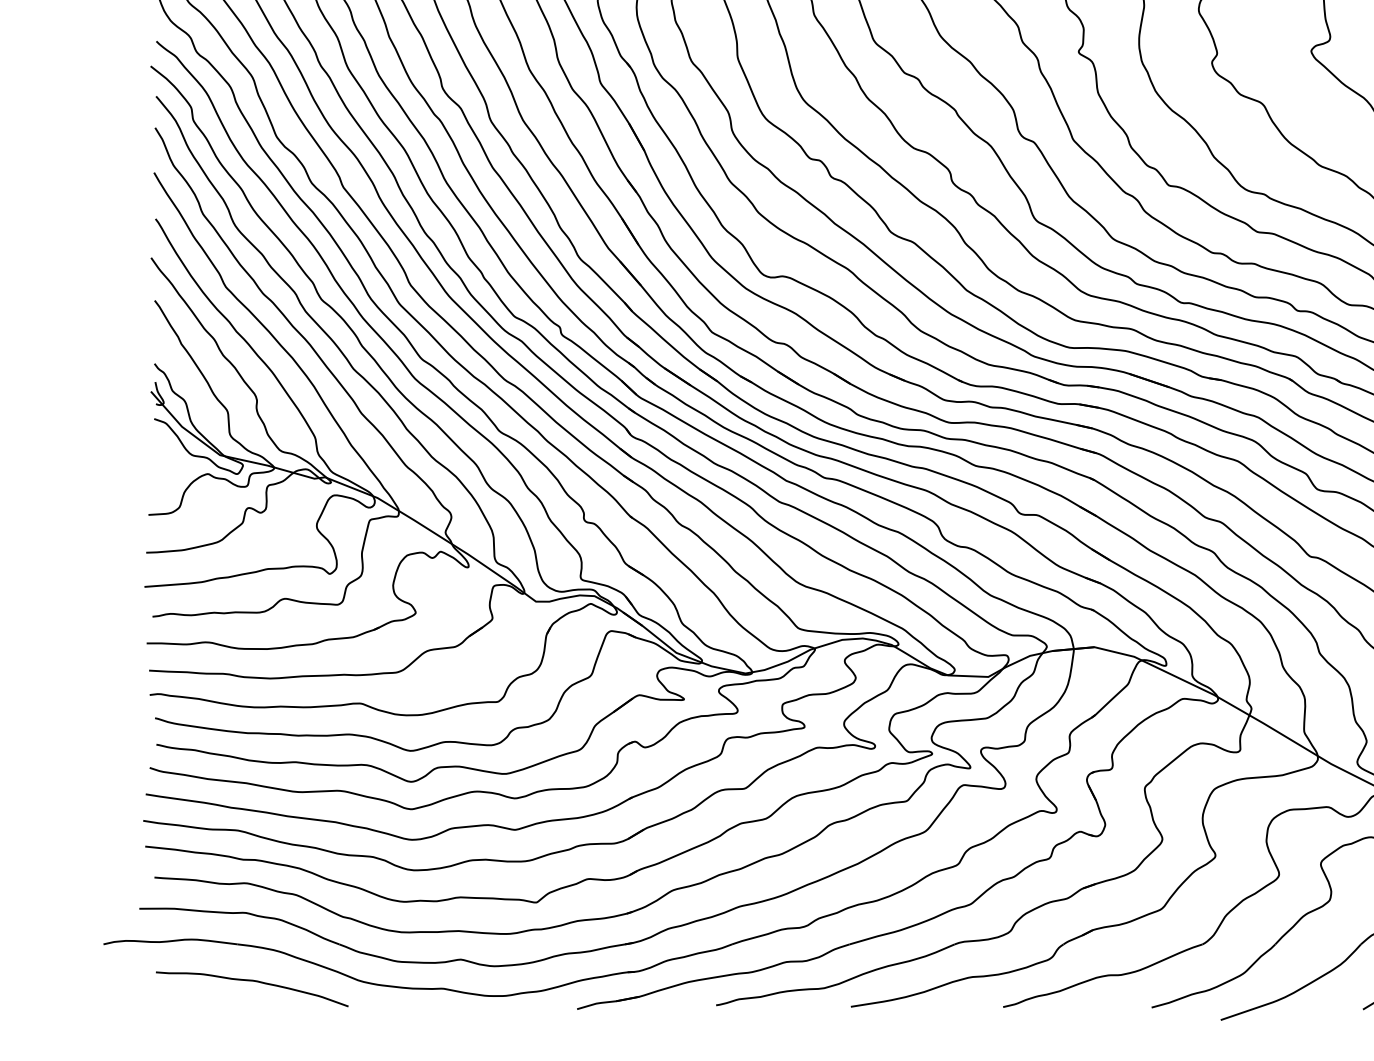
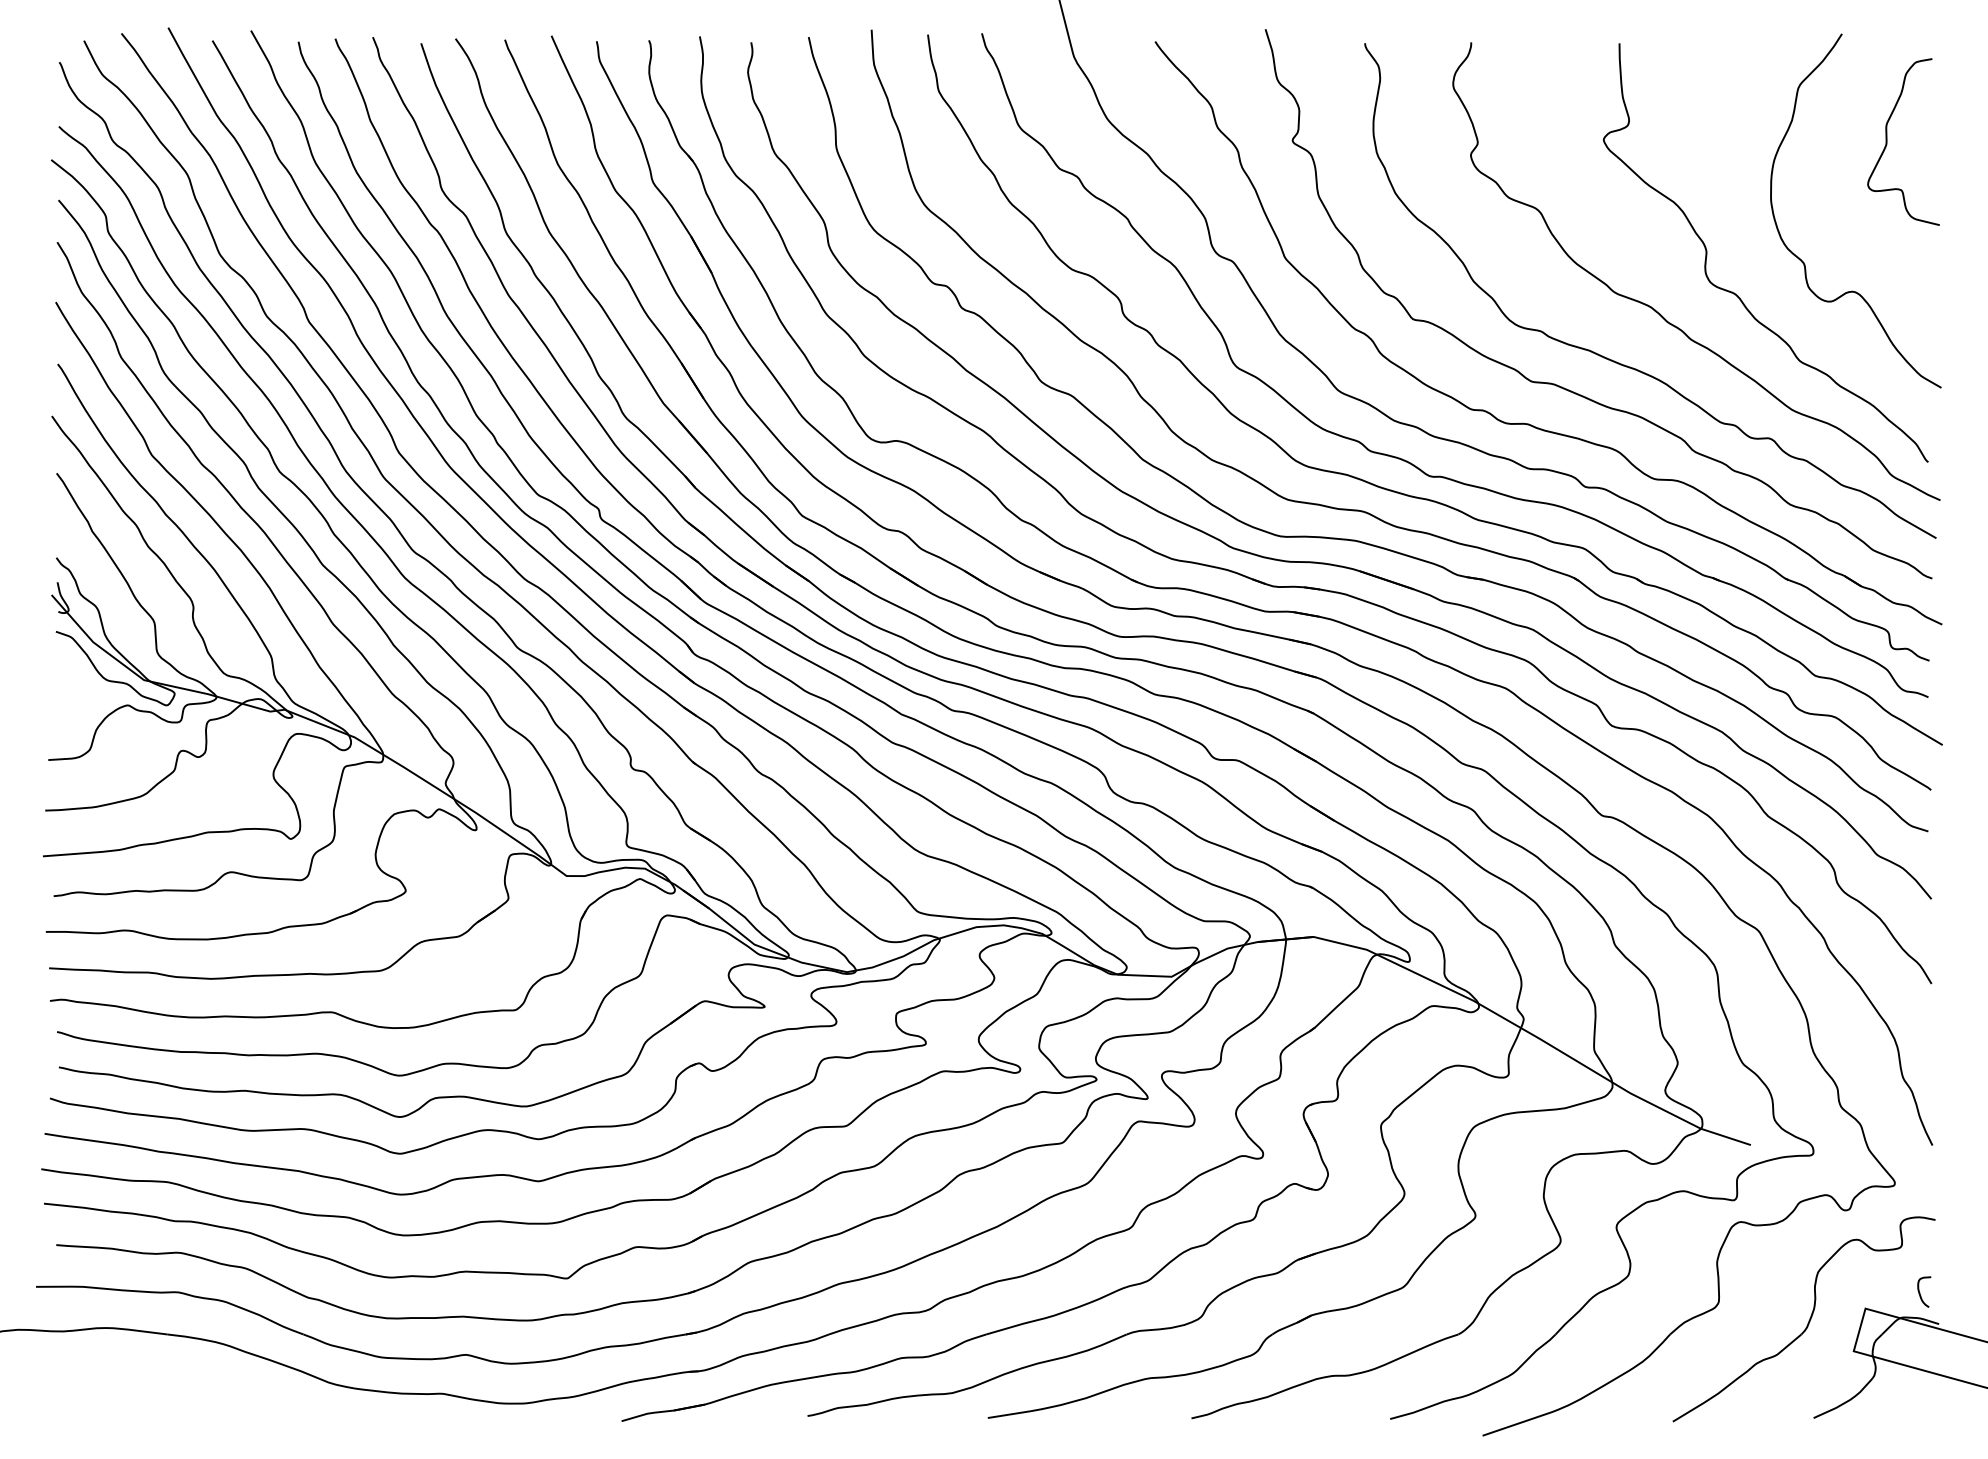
curve: (253, 981) -> (188, 1384), removed

